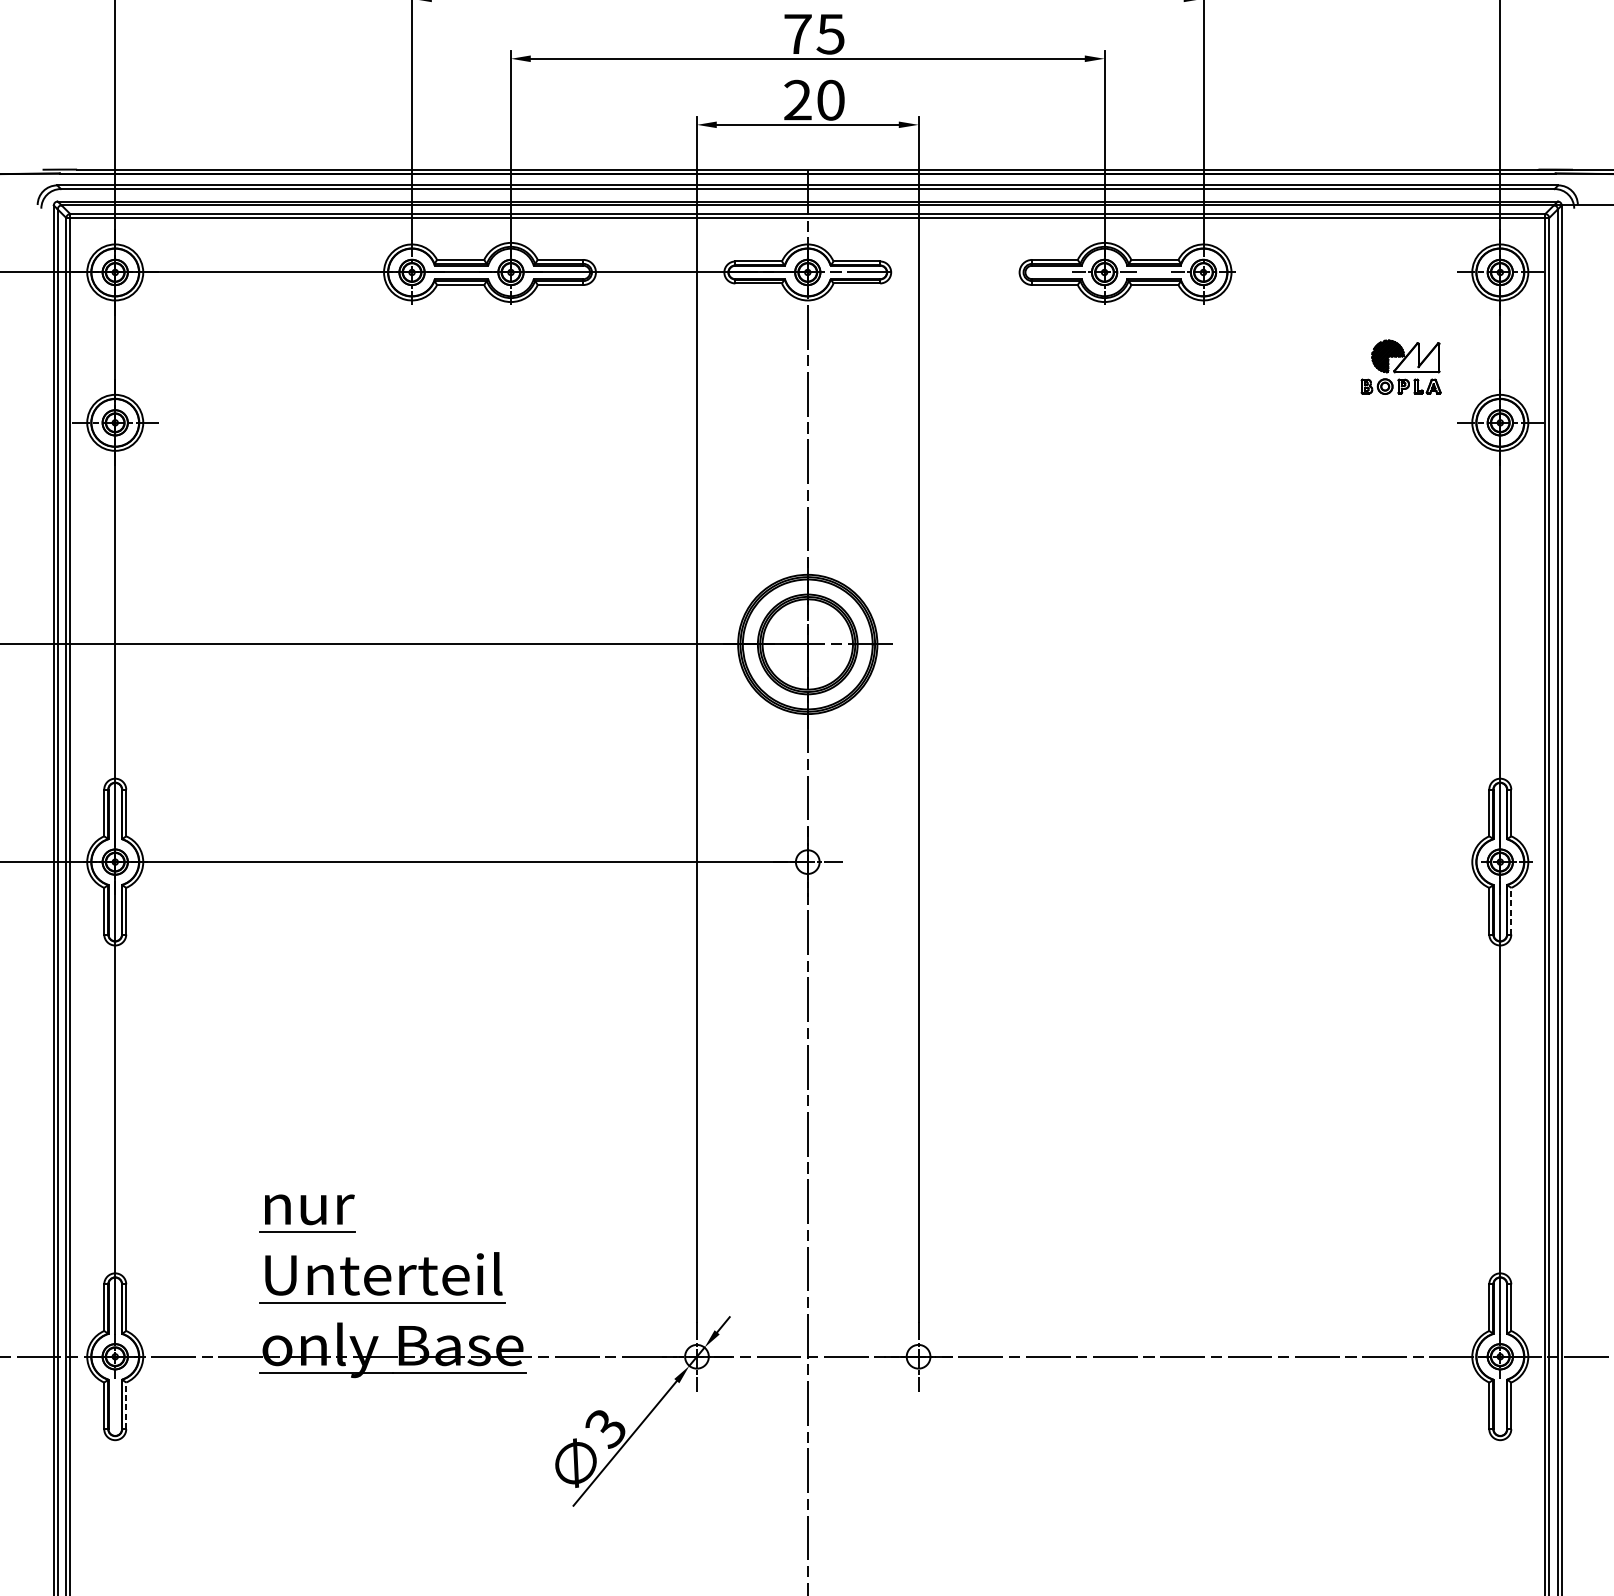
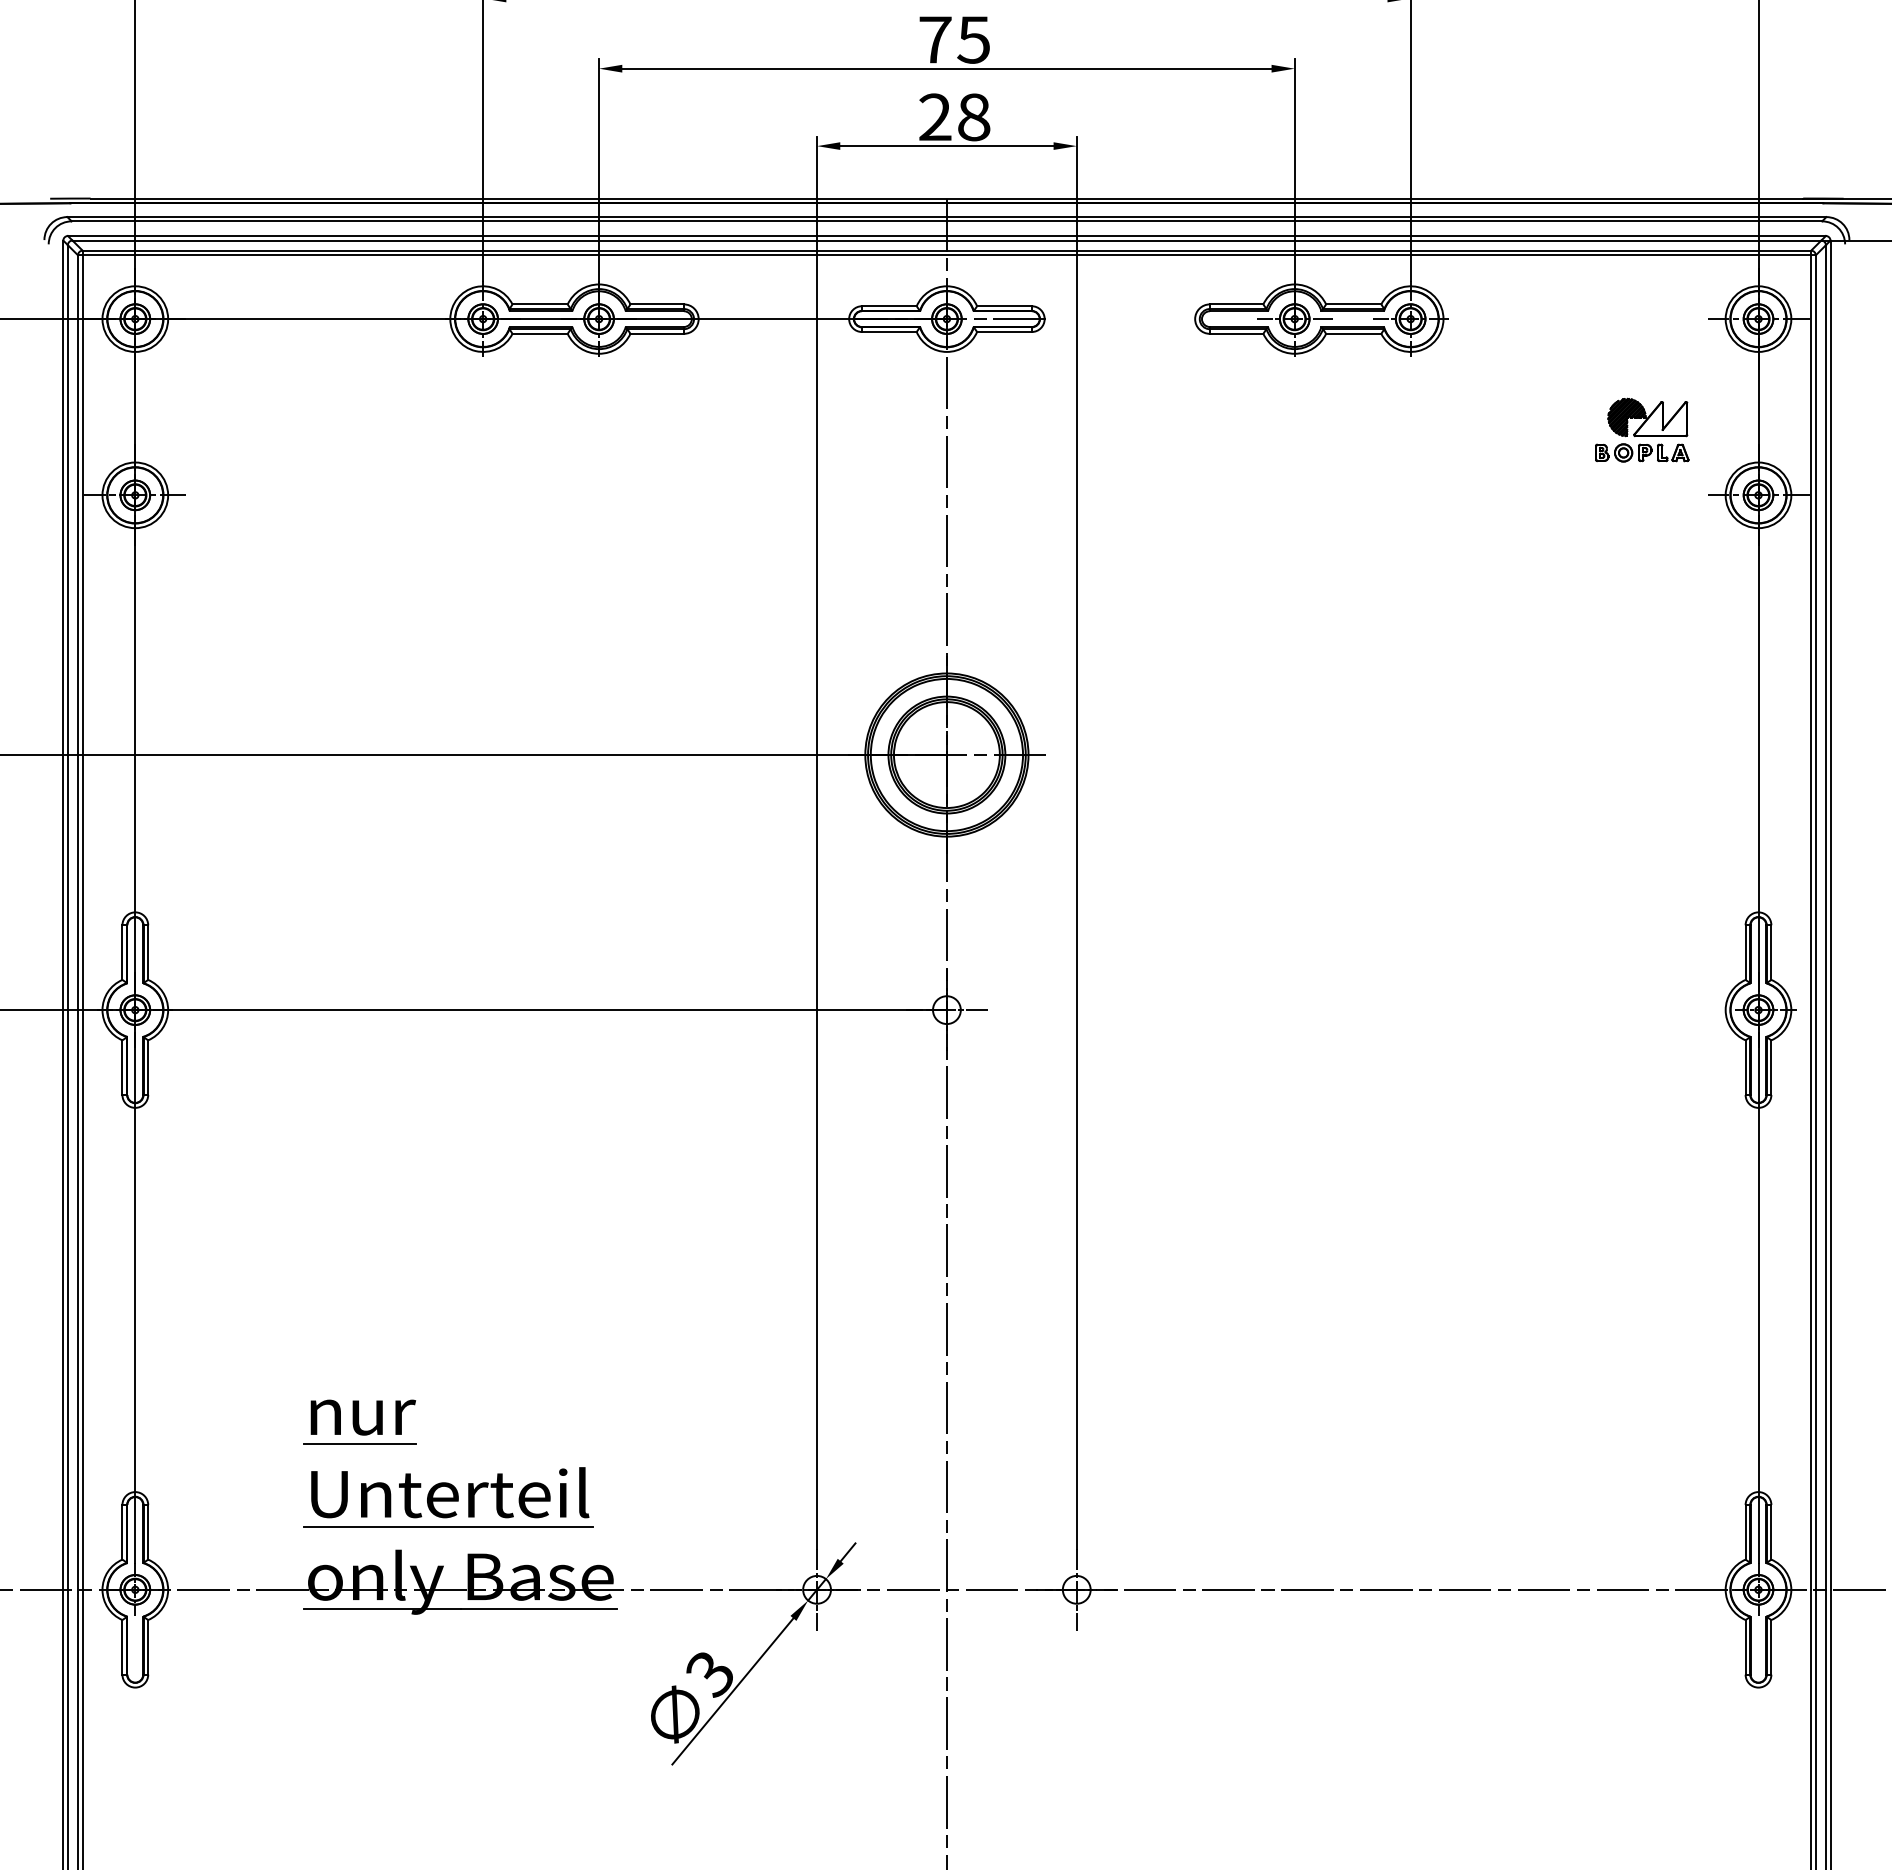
text: (831, 100) -> (974, 117), 20 -> 28
line: (1511, 911) -> (1771, 1067), dashed -> solid
line: (126, 1405) -> (148, 1646), dashed -> solid

